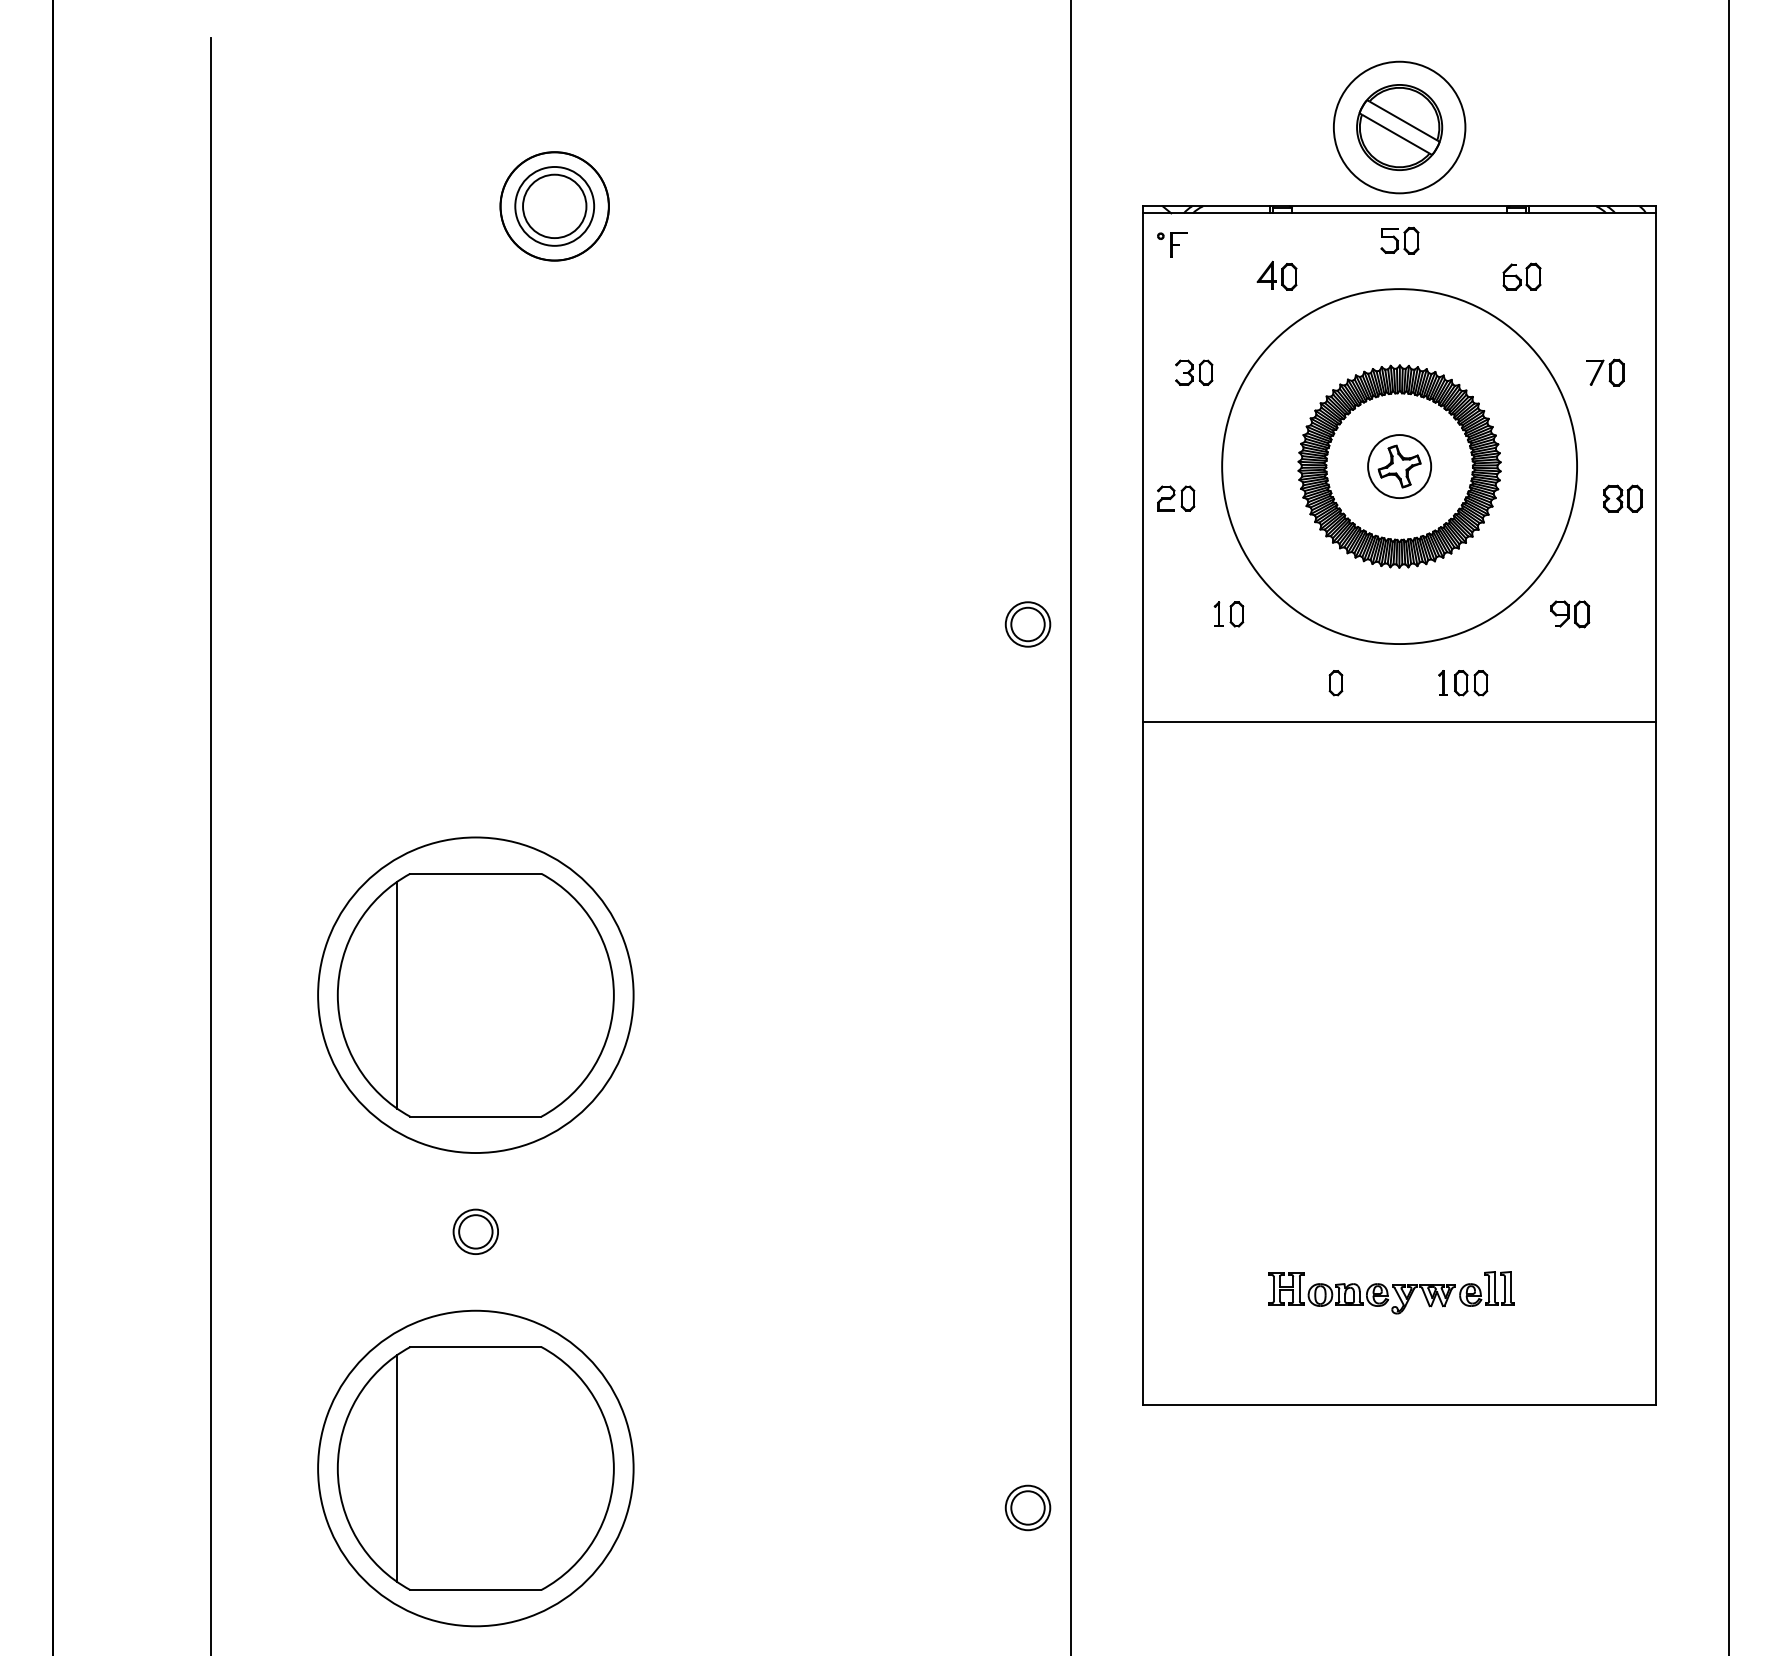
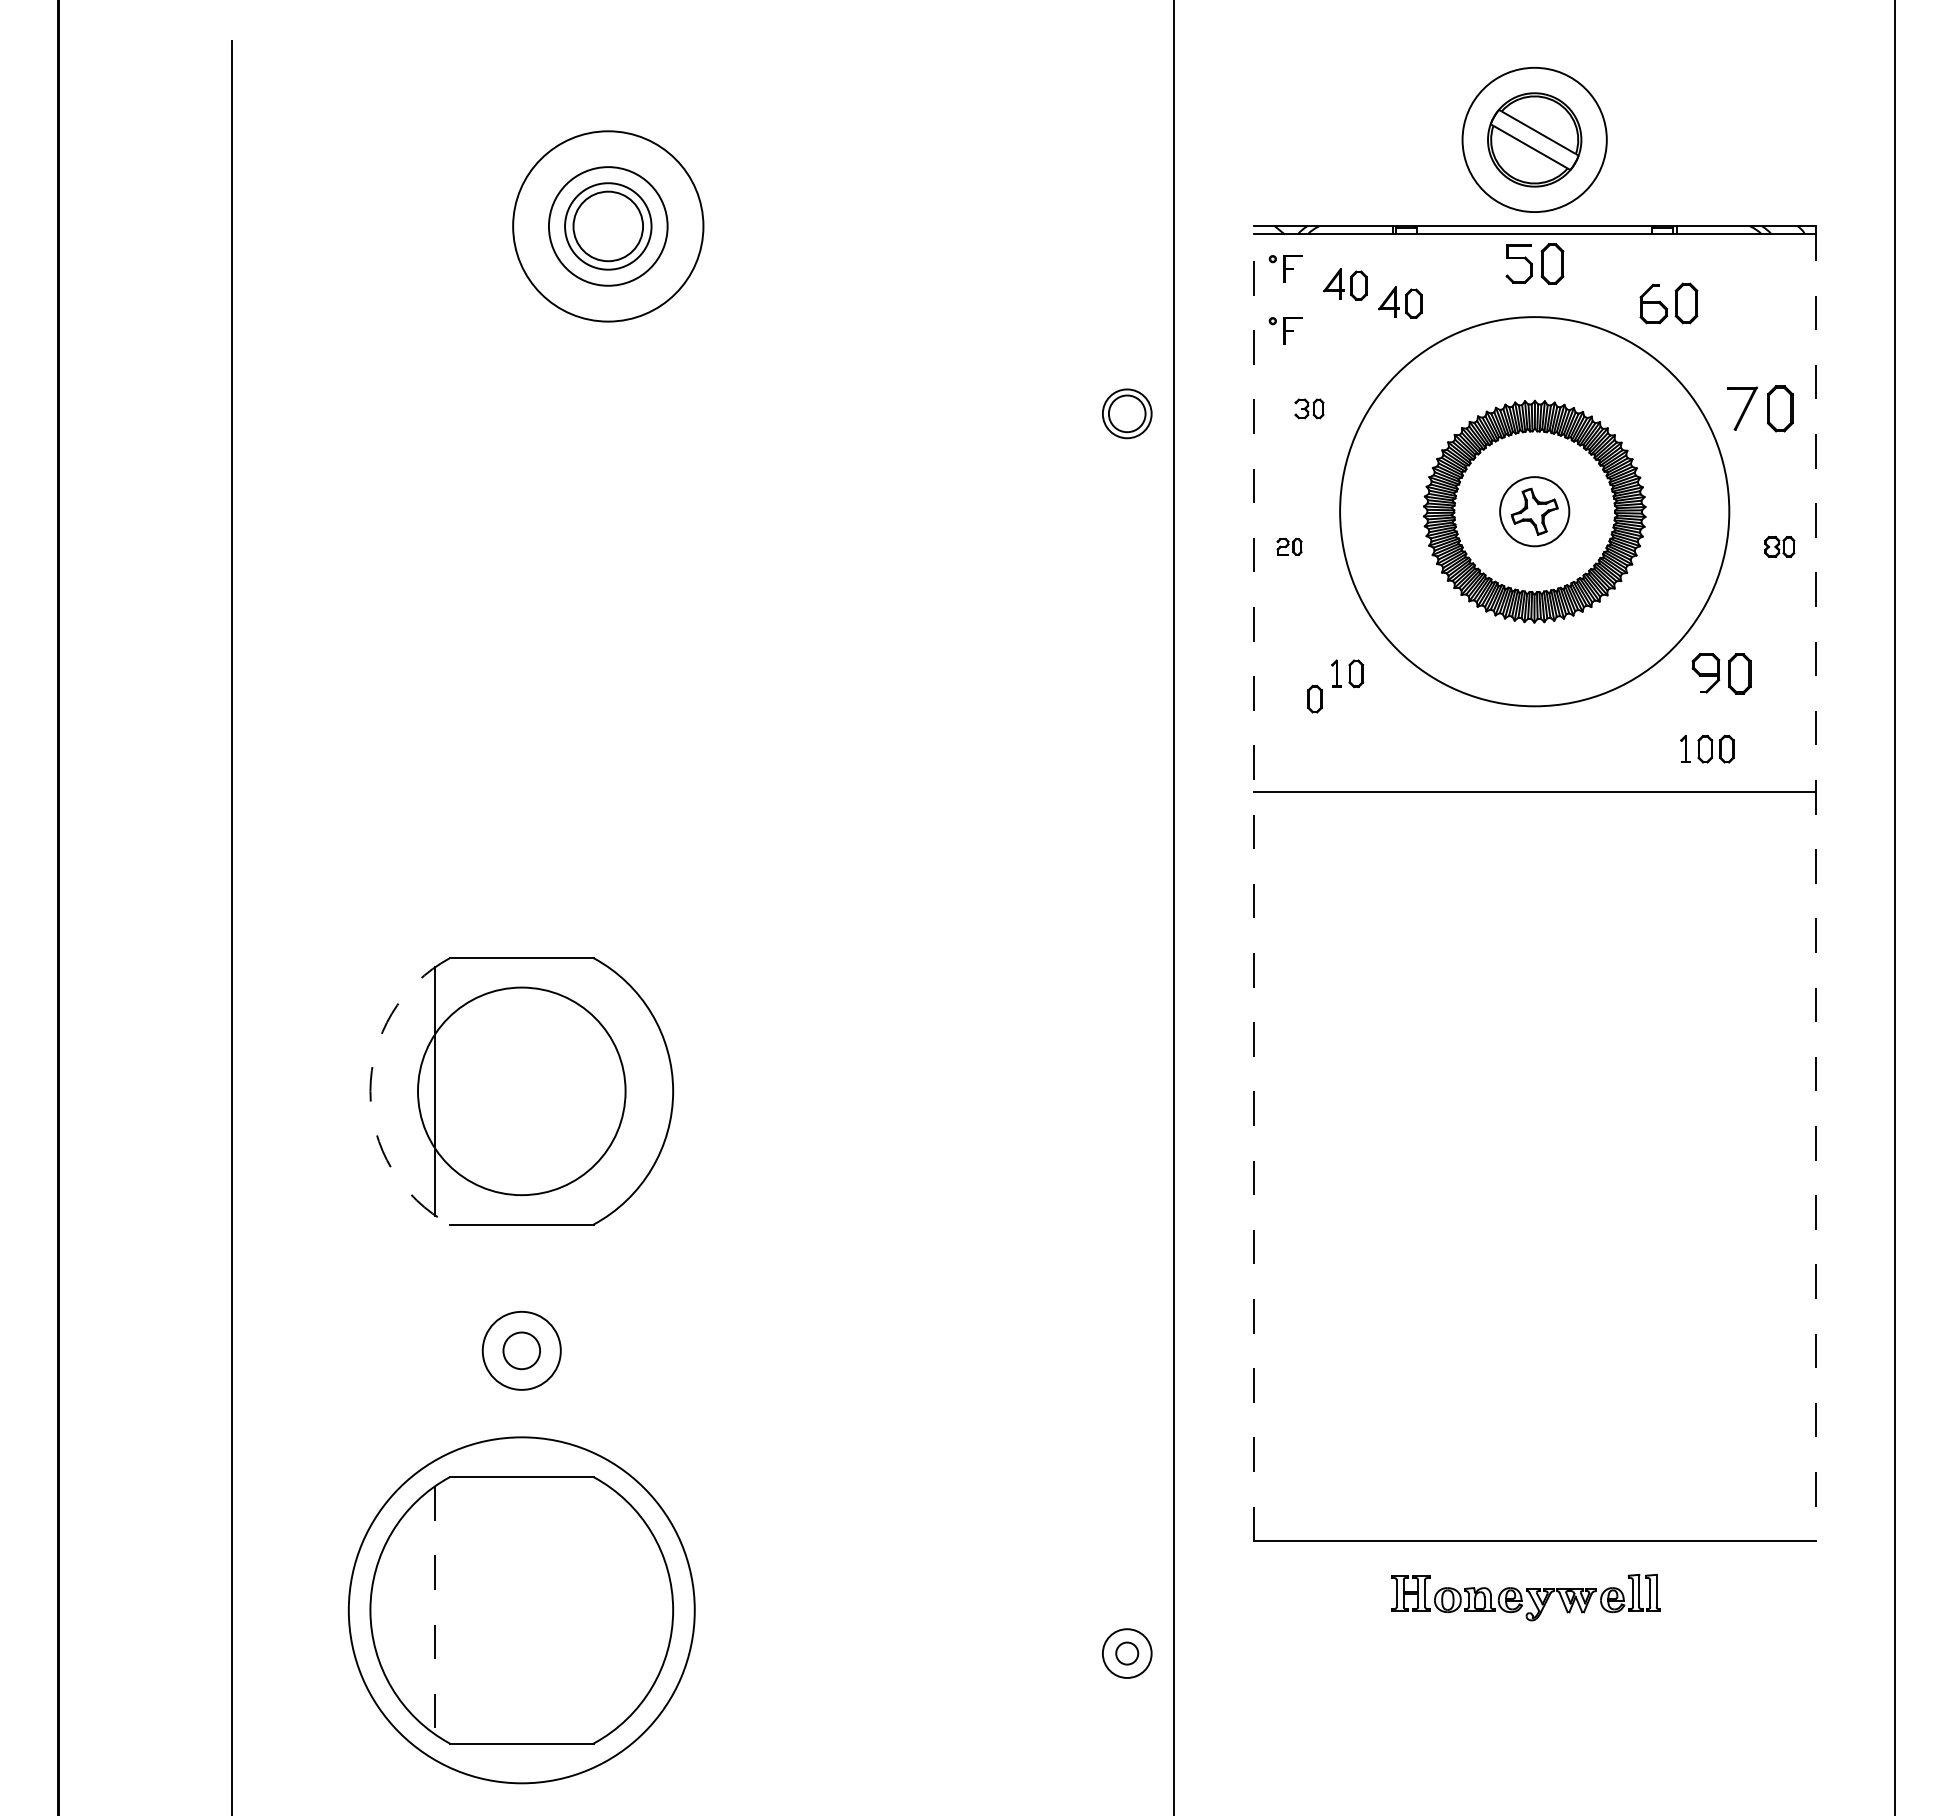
circle: (554, 205) -> (607, 225), size x1.6
part: (1400, 241) -> (1535, 264), size x1.4
part: (1227, 259) -> (1345, 284), added
part: (1521, 276) -> (1668, 303), size x1.4
part: (1172, 301) -> (1285, 330), added
part: (1194, 372) -> (1309, 408), size x0.7
part: (1605, 372) -> (1760, 408), size x1.6
part: (1176, 498) -> (1289, 546), size x0.6
part: (1622, 498) -> (1779, 546), size x0.7
part: (1569, 614) -> (1721, 673), size x1.4
part: (1028, 624) -> (1127, 413), moved
part: (1335, 682) -> (1314, 698), moved
part: (1463, 682) -> (1707, 748), moved
line: (1143, 805) -> (1253, 883), solid -> dashed
line: (1655, 806) -> (1815, 884), solid -> dashed
arc: (337, 995) -> (370, 1091), solid -> dashed
circle: (475, 995) -> (521, 1091), size x0.6
circle: (475, 1231) -> (521, 1350), size x1.6
part: (1391, 1292) -> (1525, 1597), moved
line: (397, 1468) -> (435, 1610), solid -> dashed
circle: (1027, 1507) -> (1126, 1653), size x0.6

